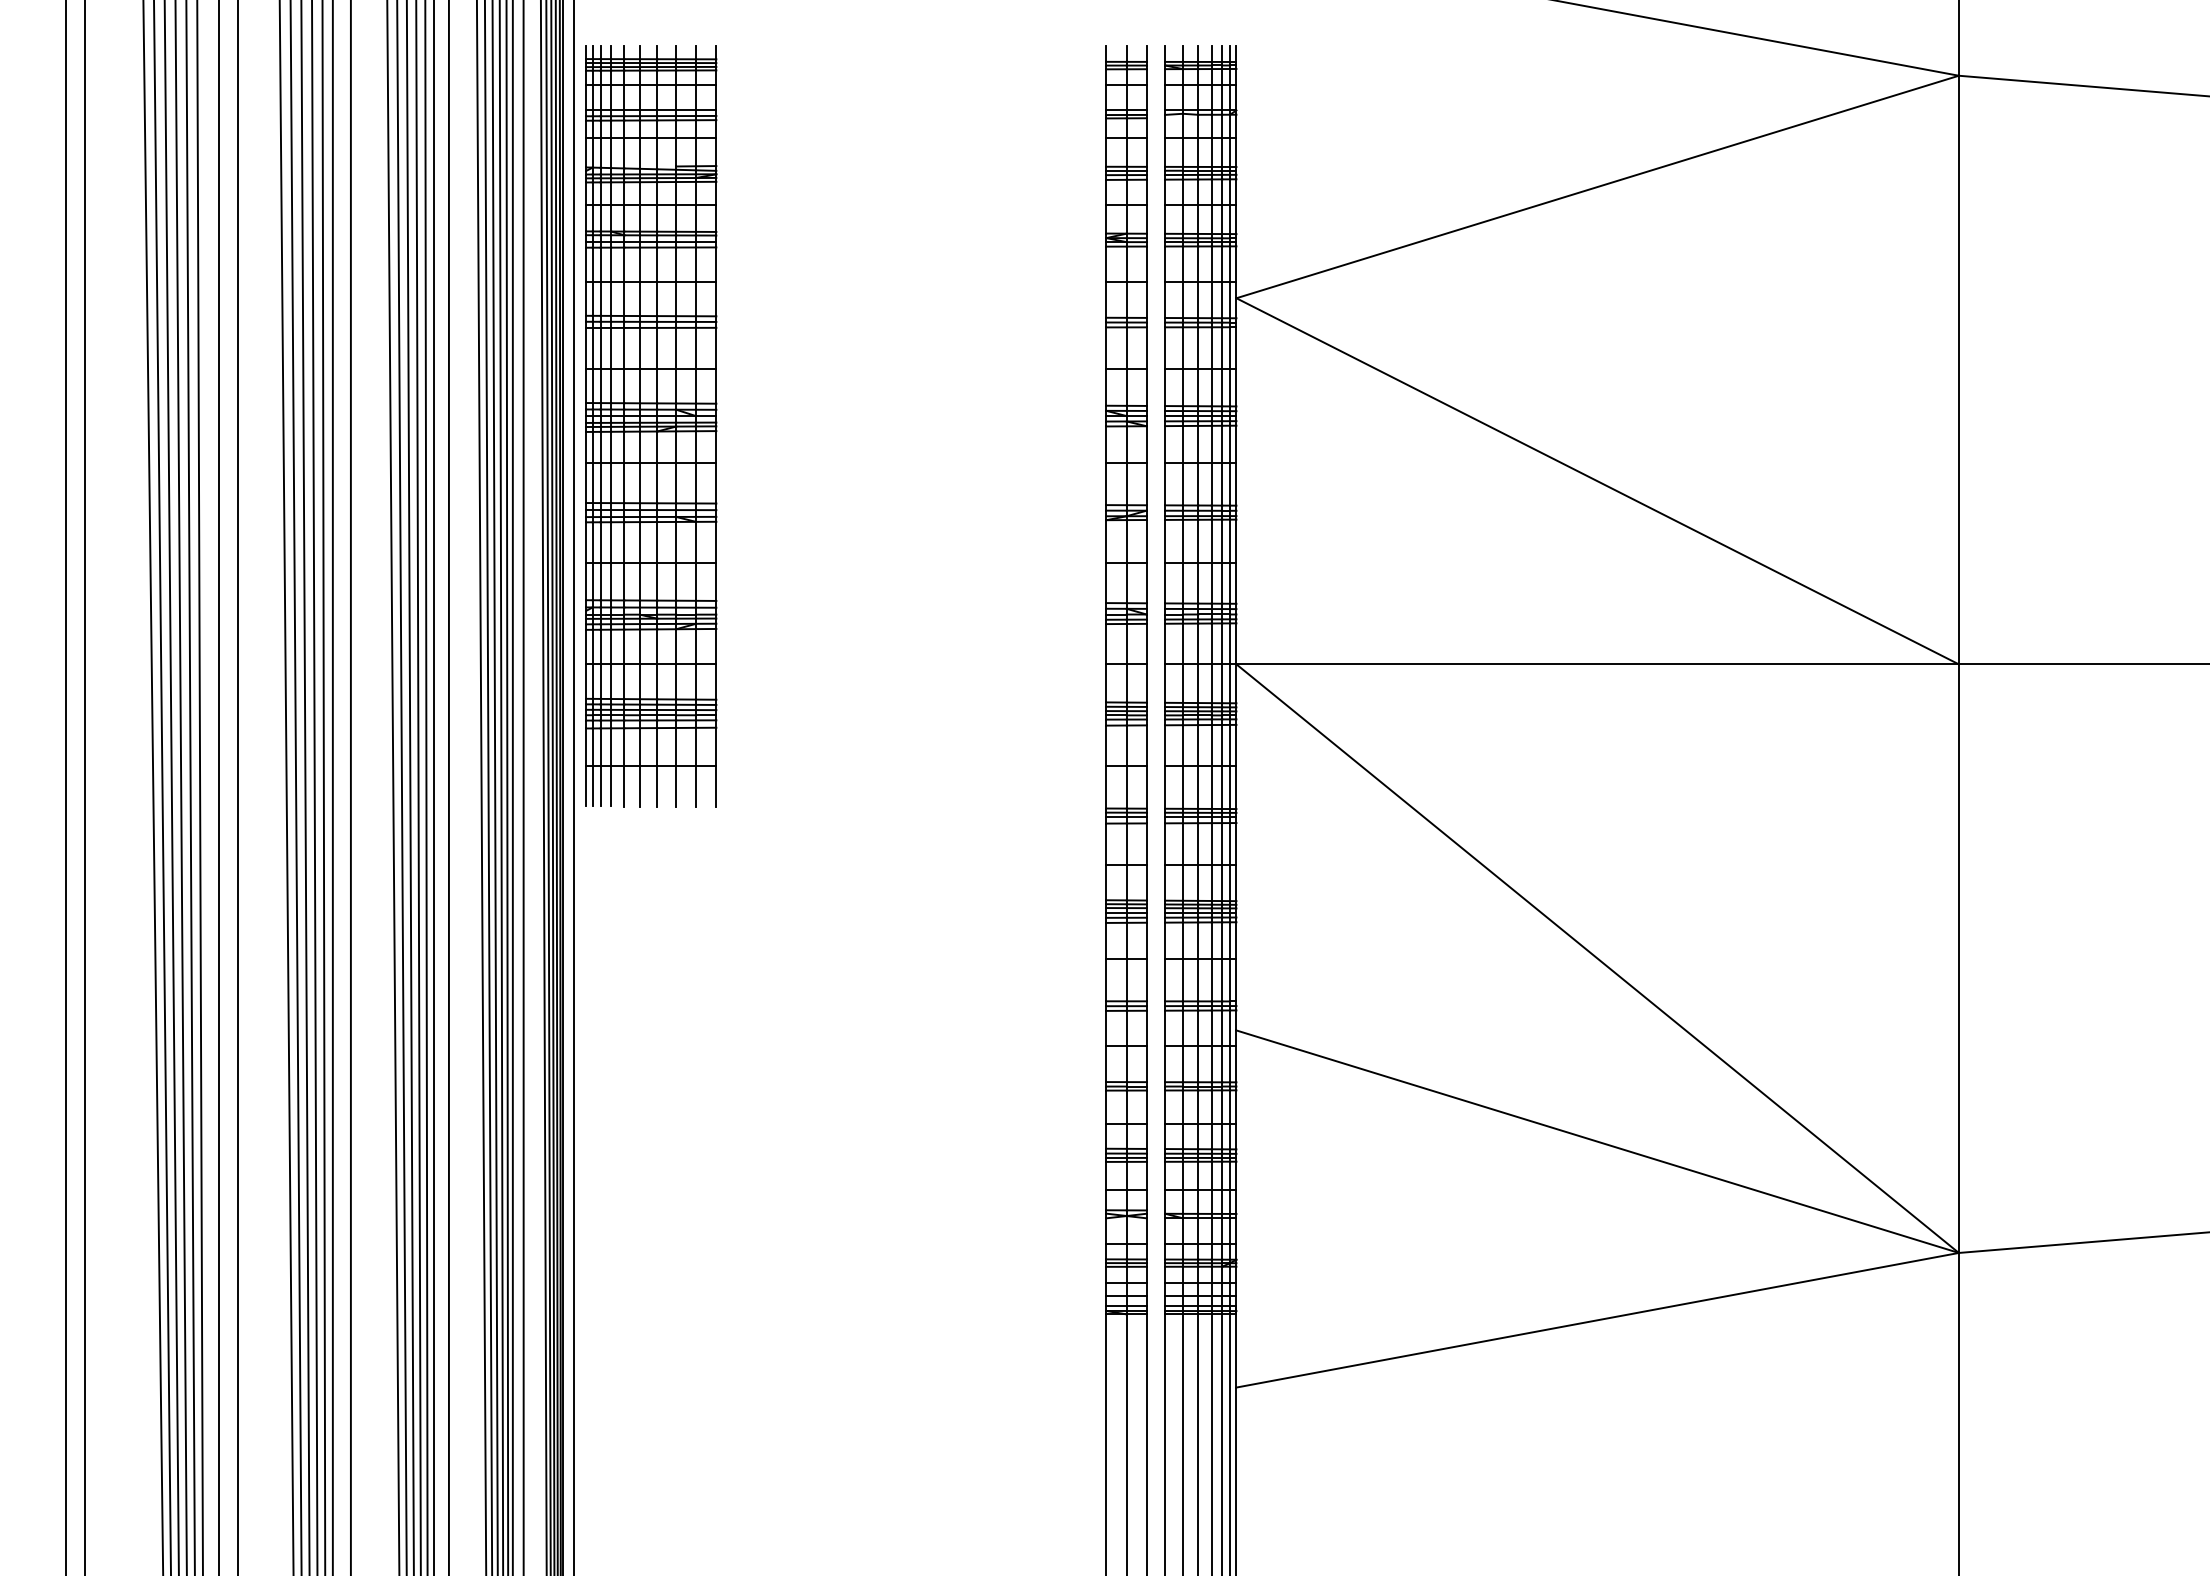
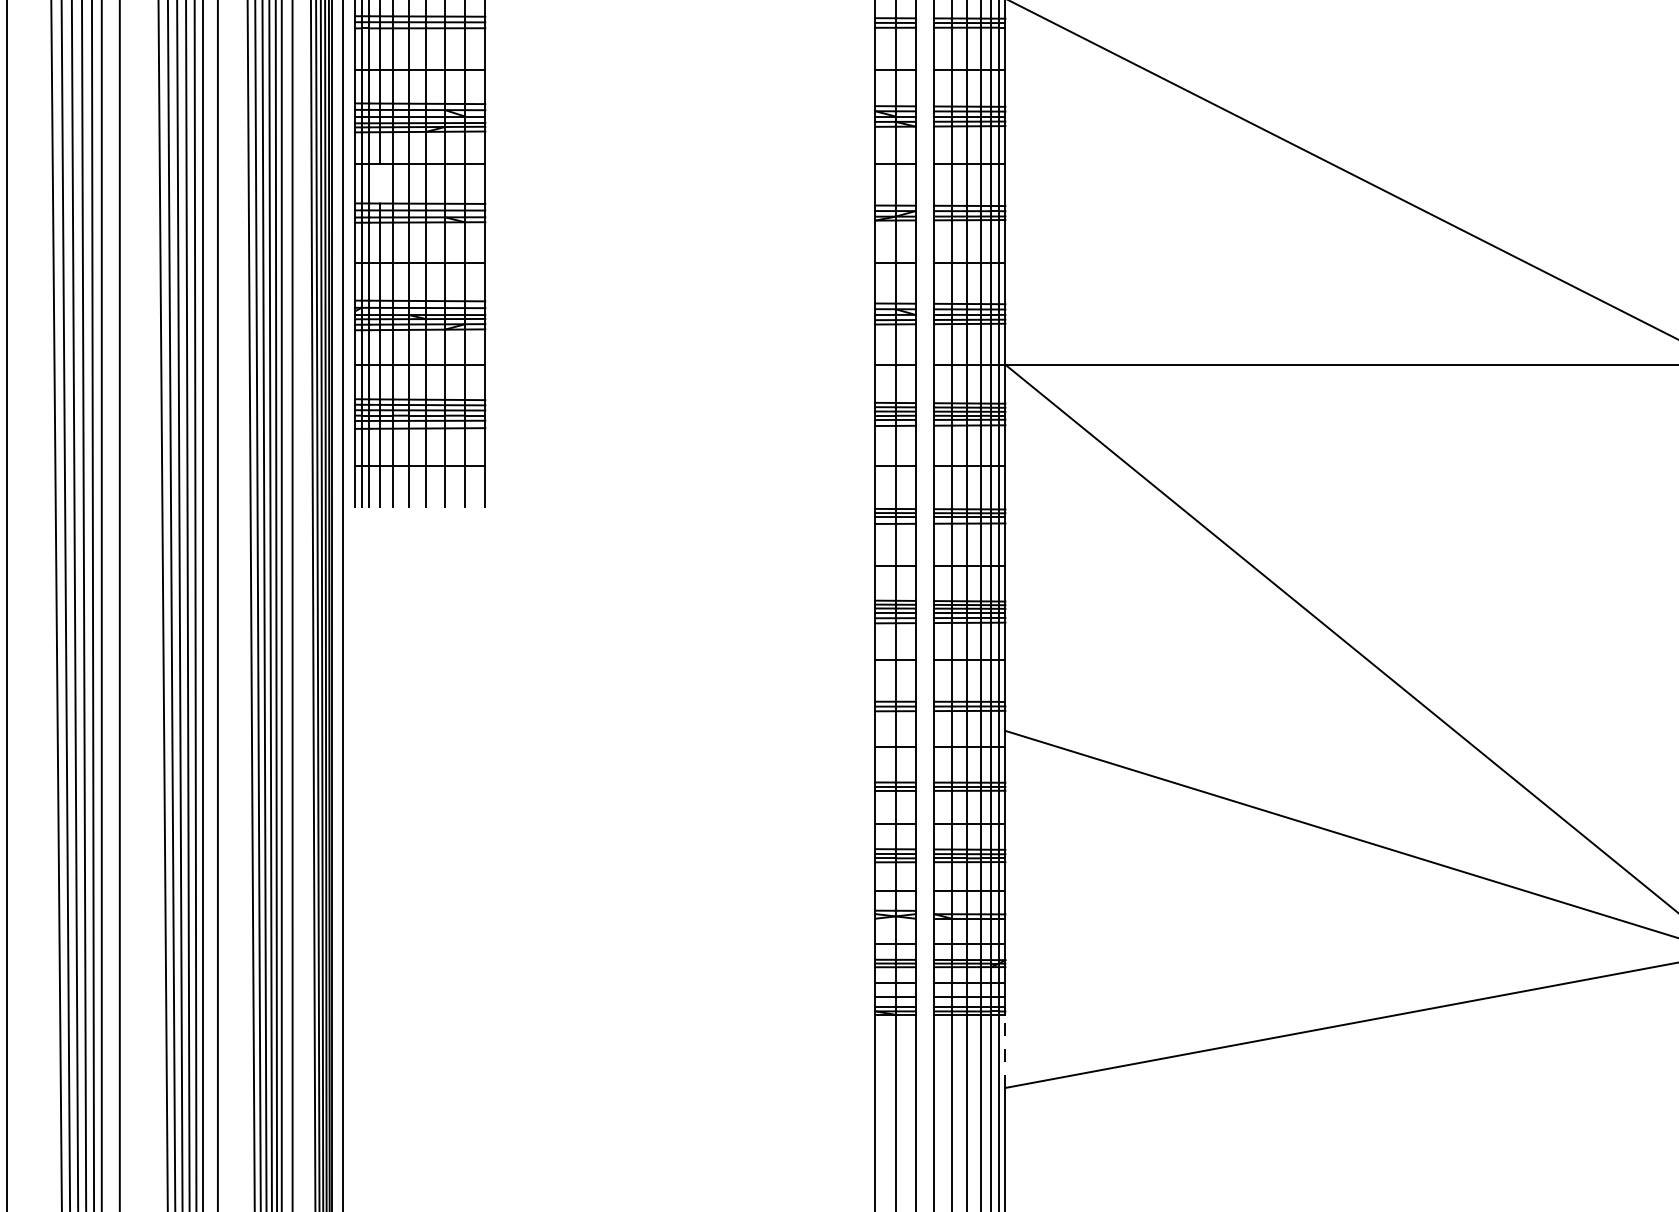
line: (611, 483) -> (380, 183), removed
line: (1236, 1351) -> (1005, 1051), solid -> dashed

